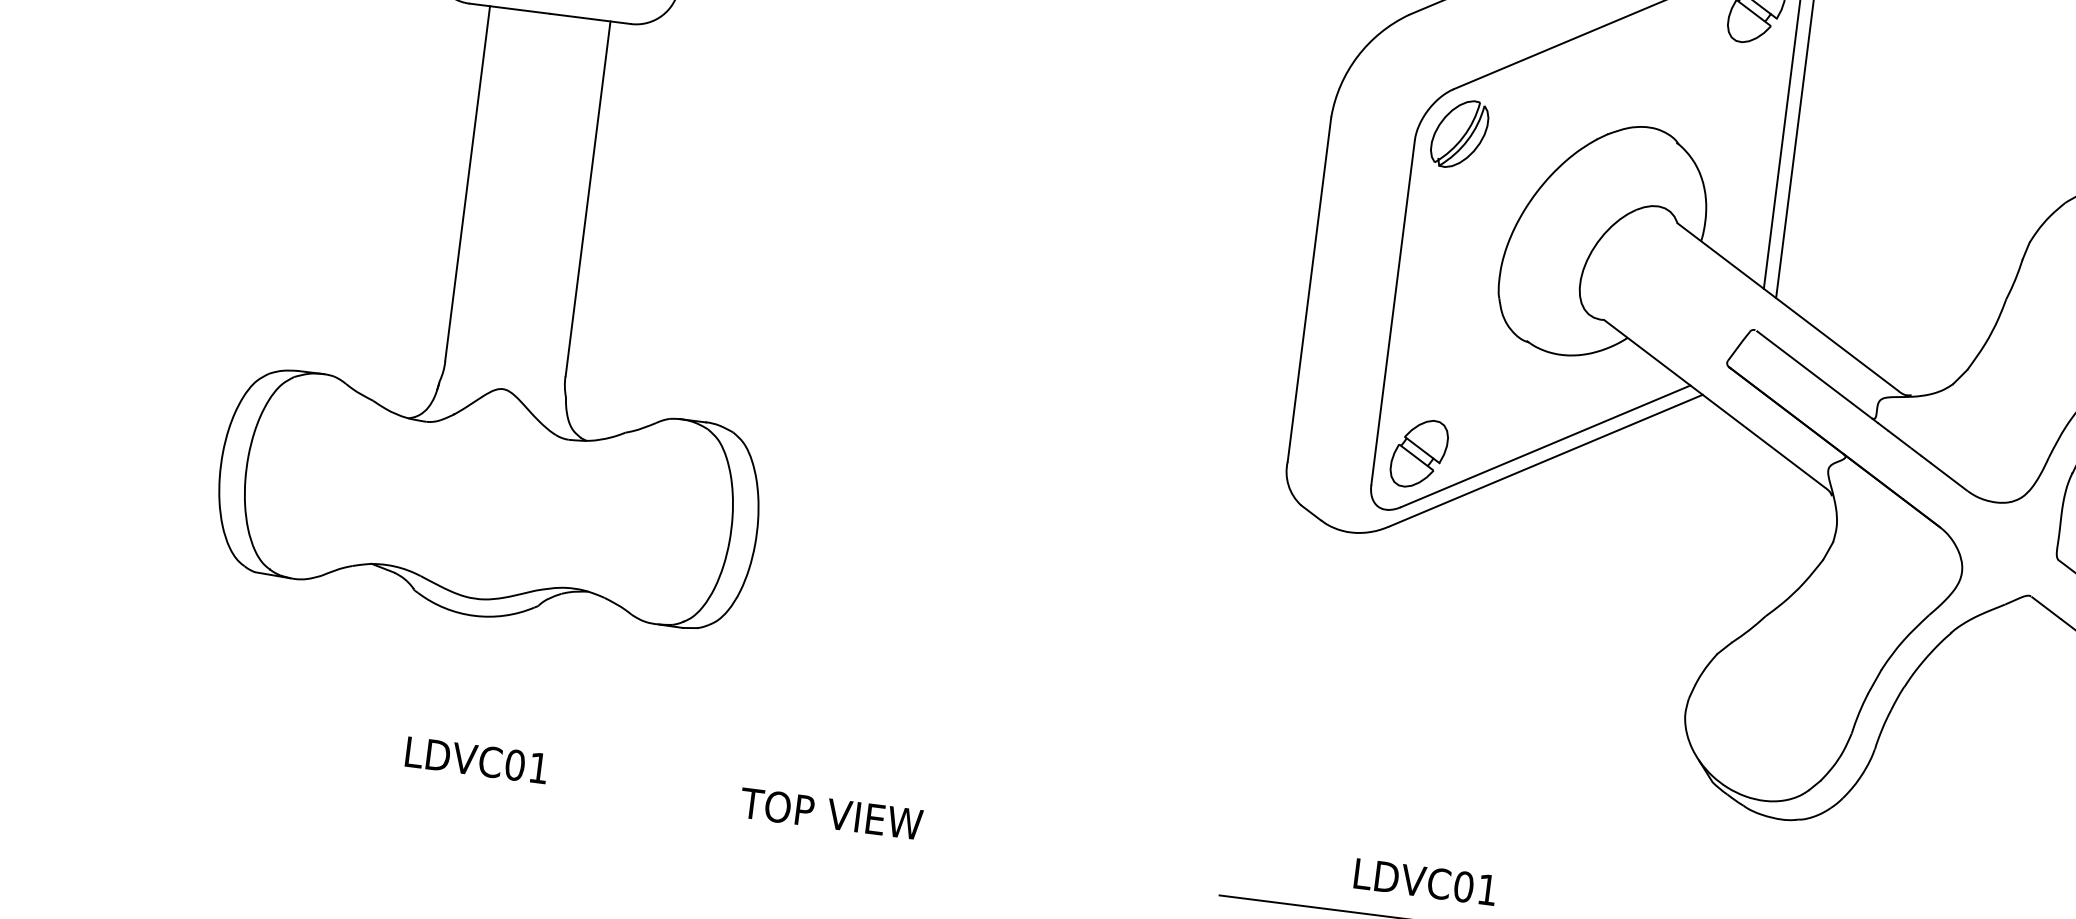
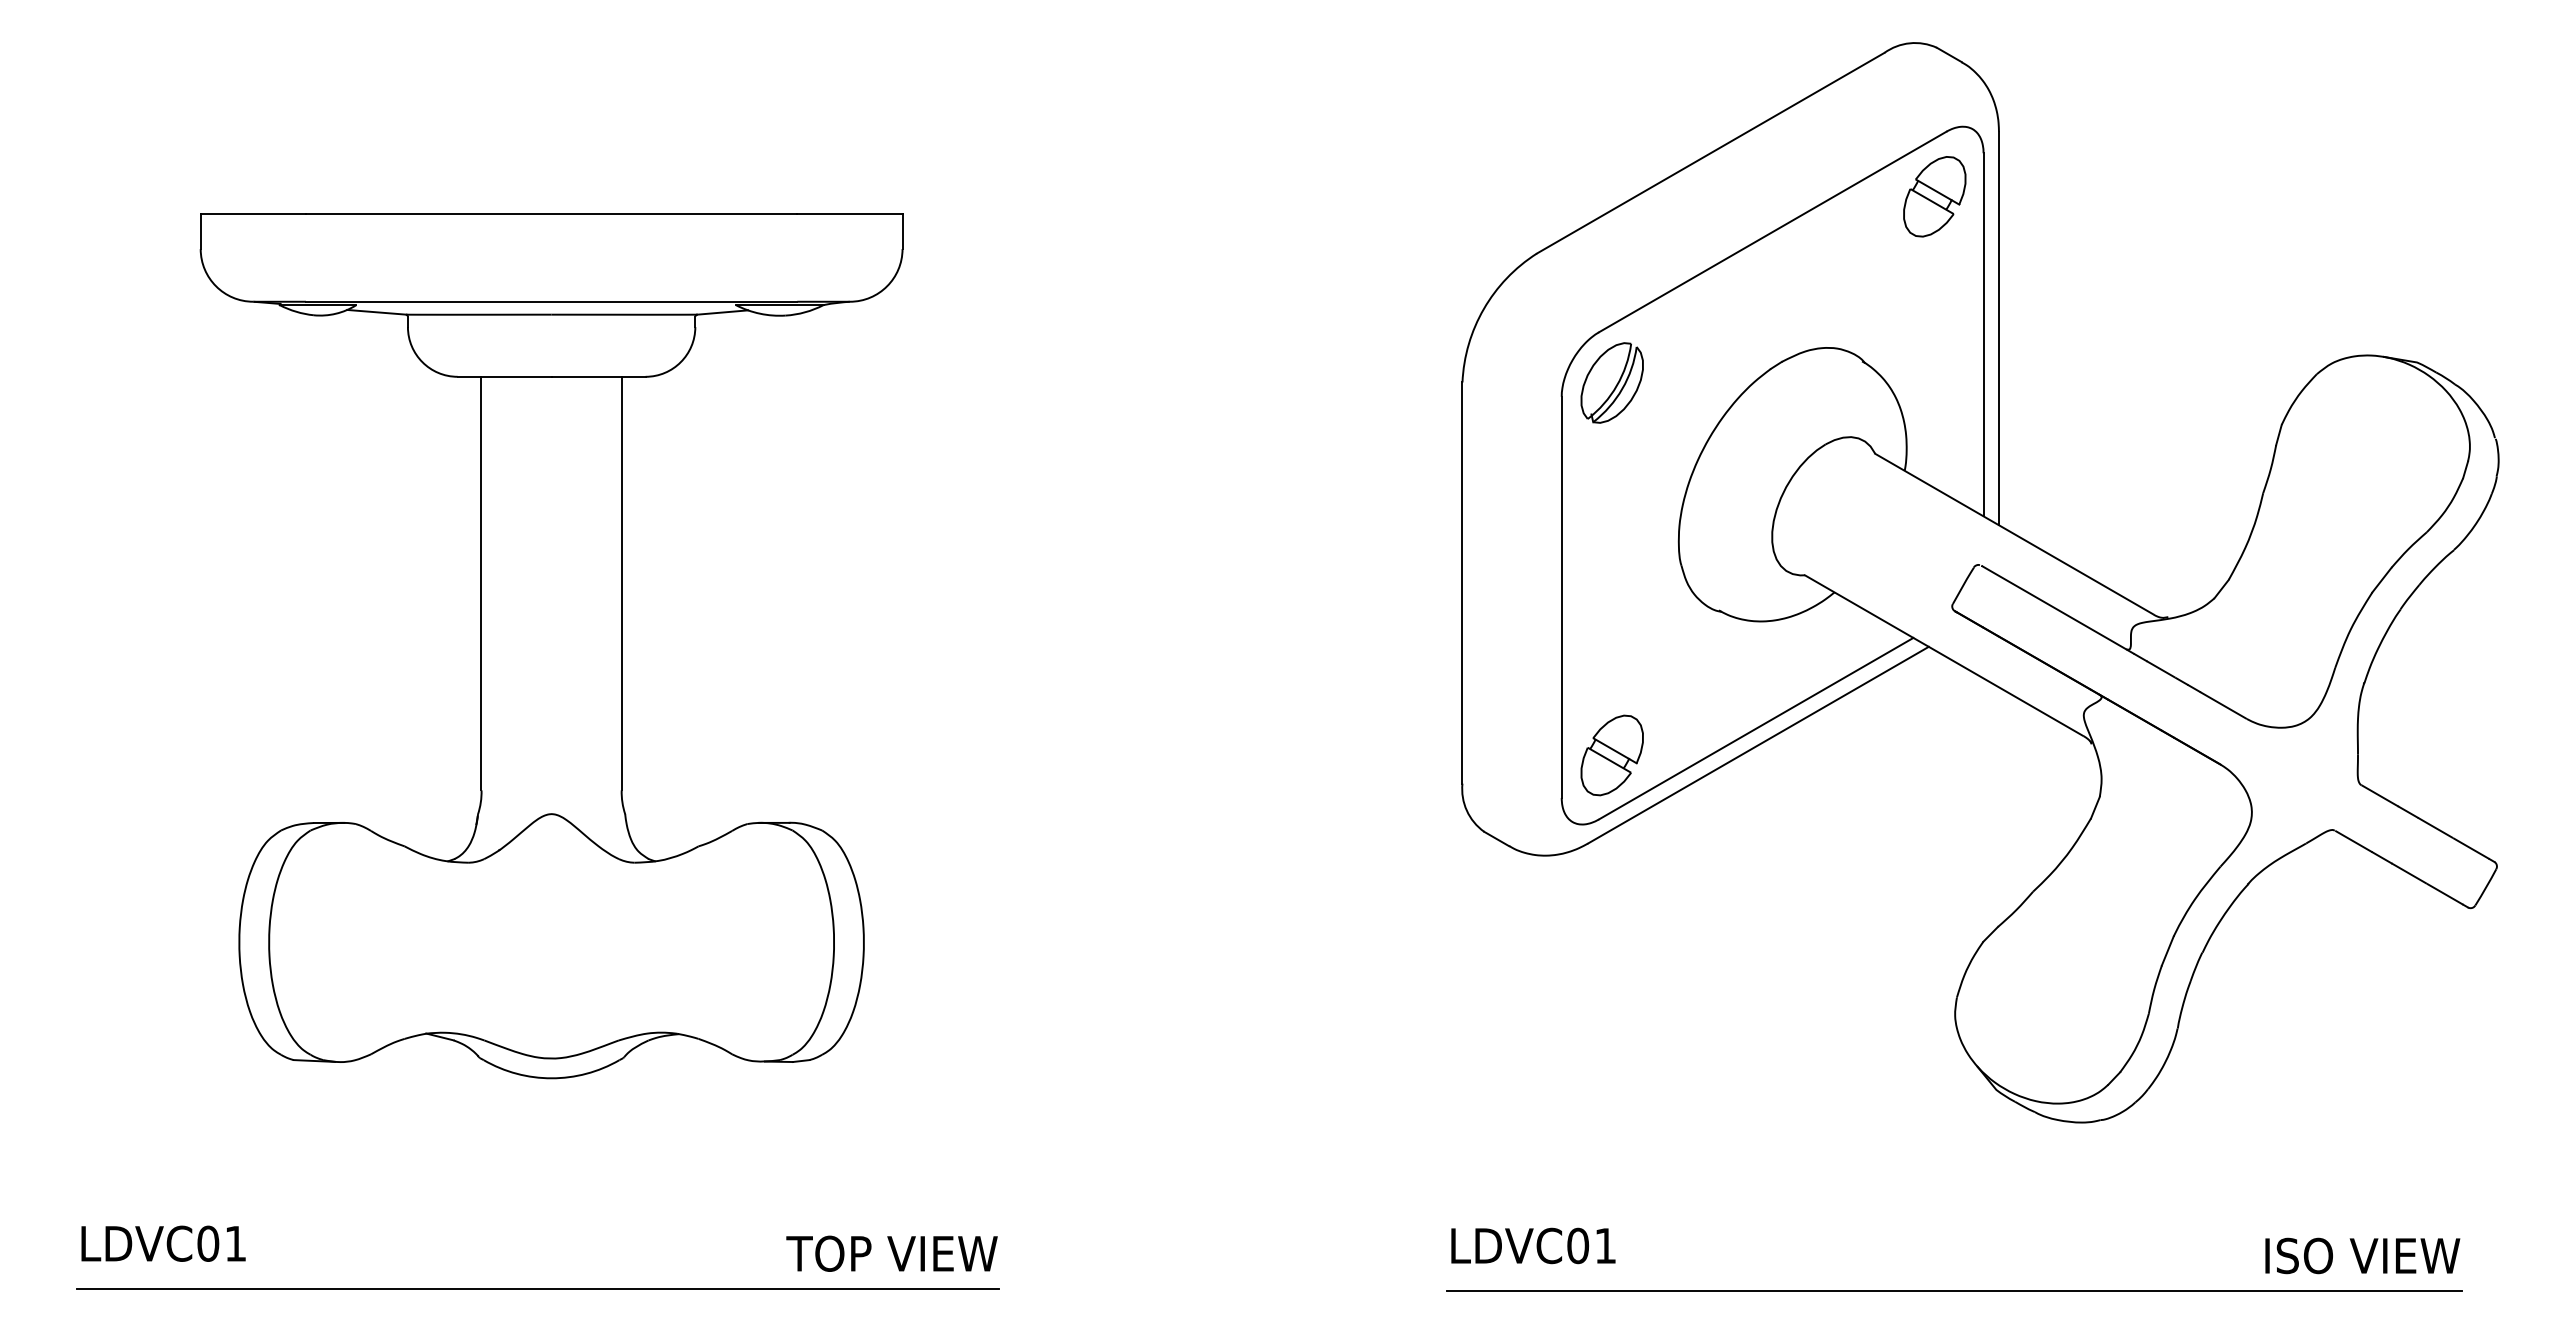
text: (476, 760) -> (163, 1243), moved
line: (440, 794) -> (538, 1288), added
text: (830, 813) -> (891, 1253), moved
text: (1425, 881) -> (1533, 1245), moved

